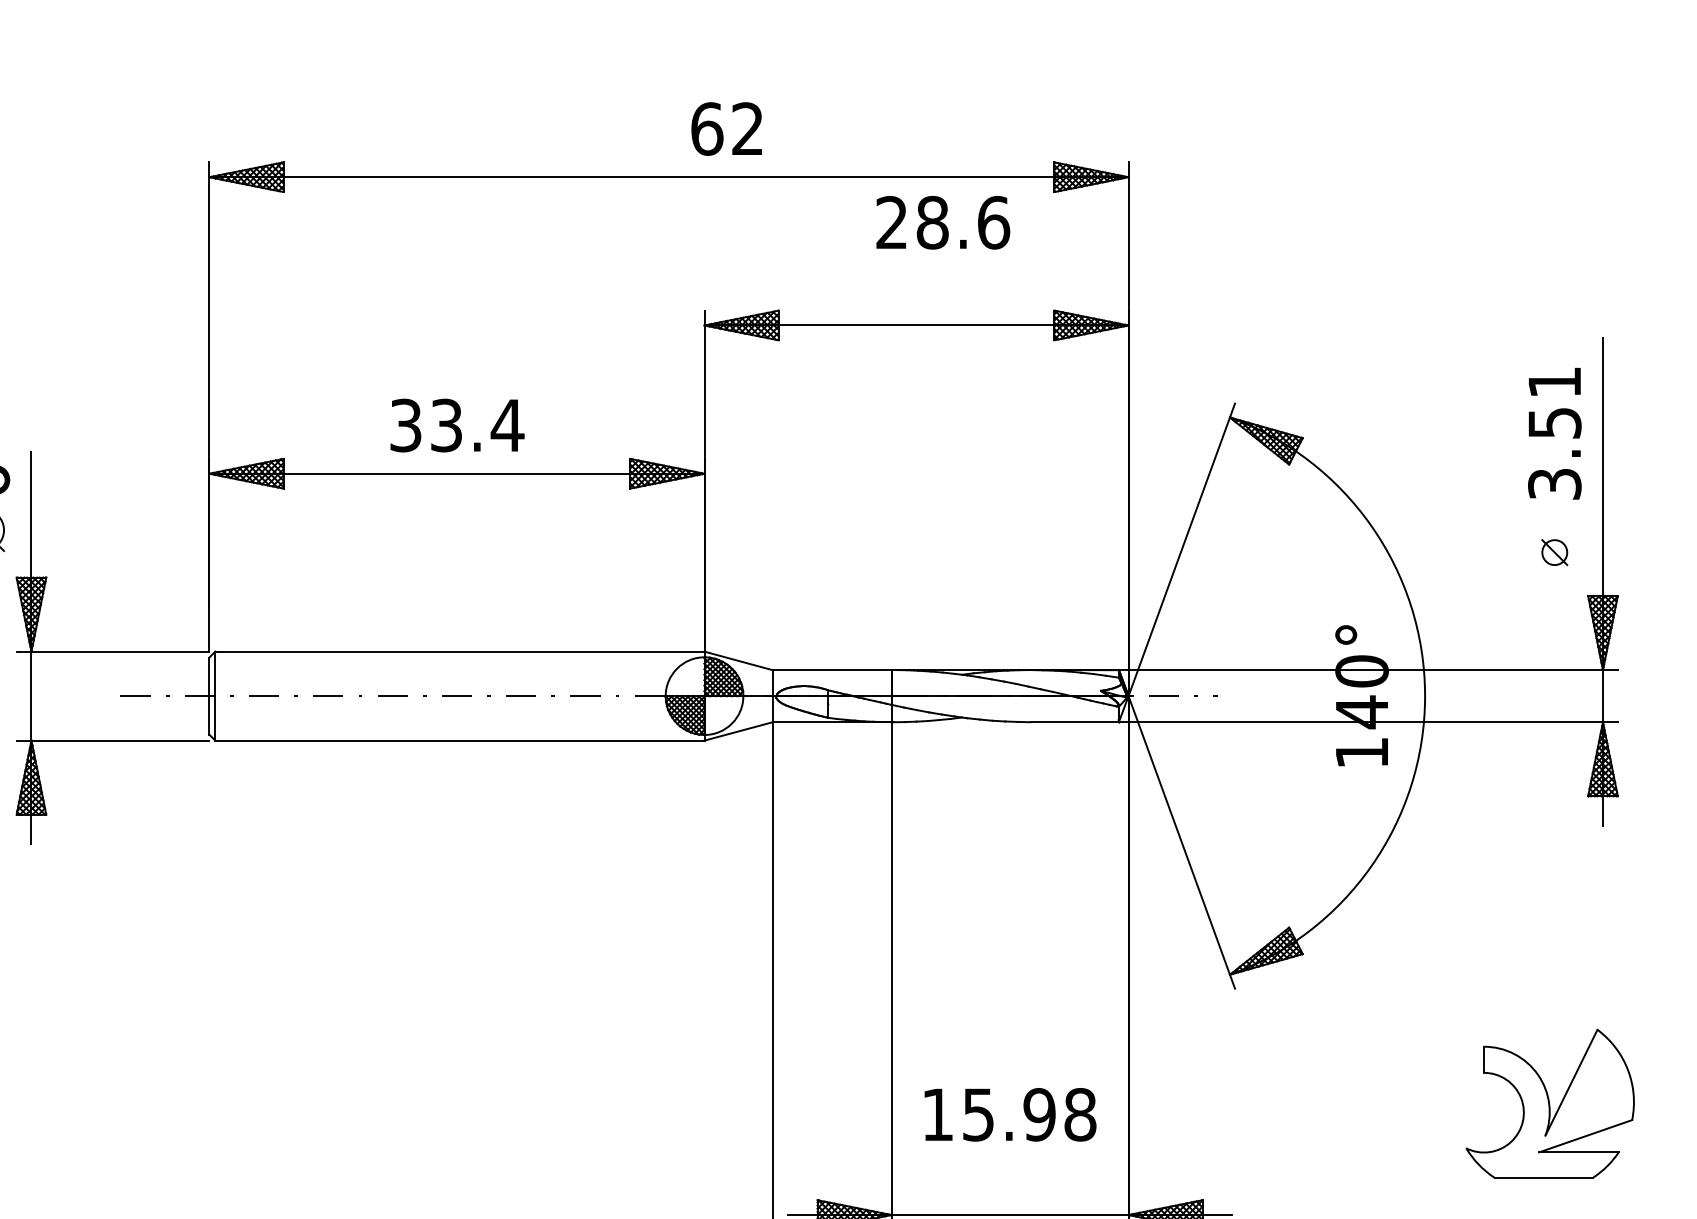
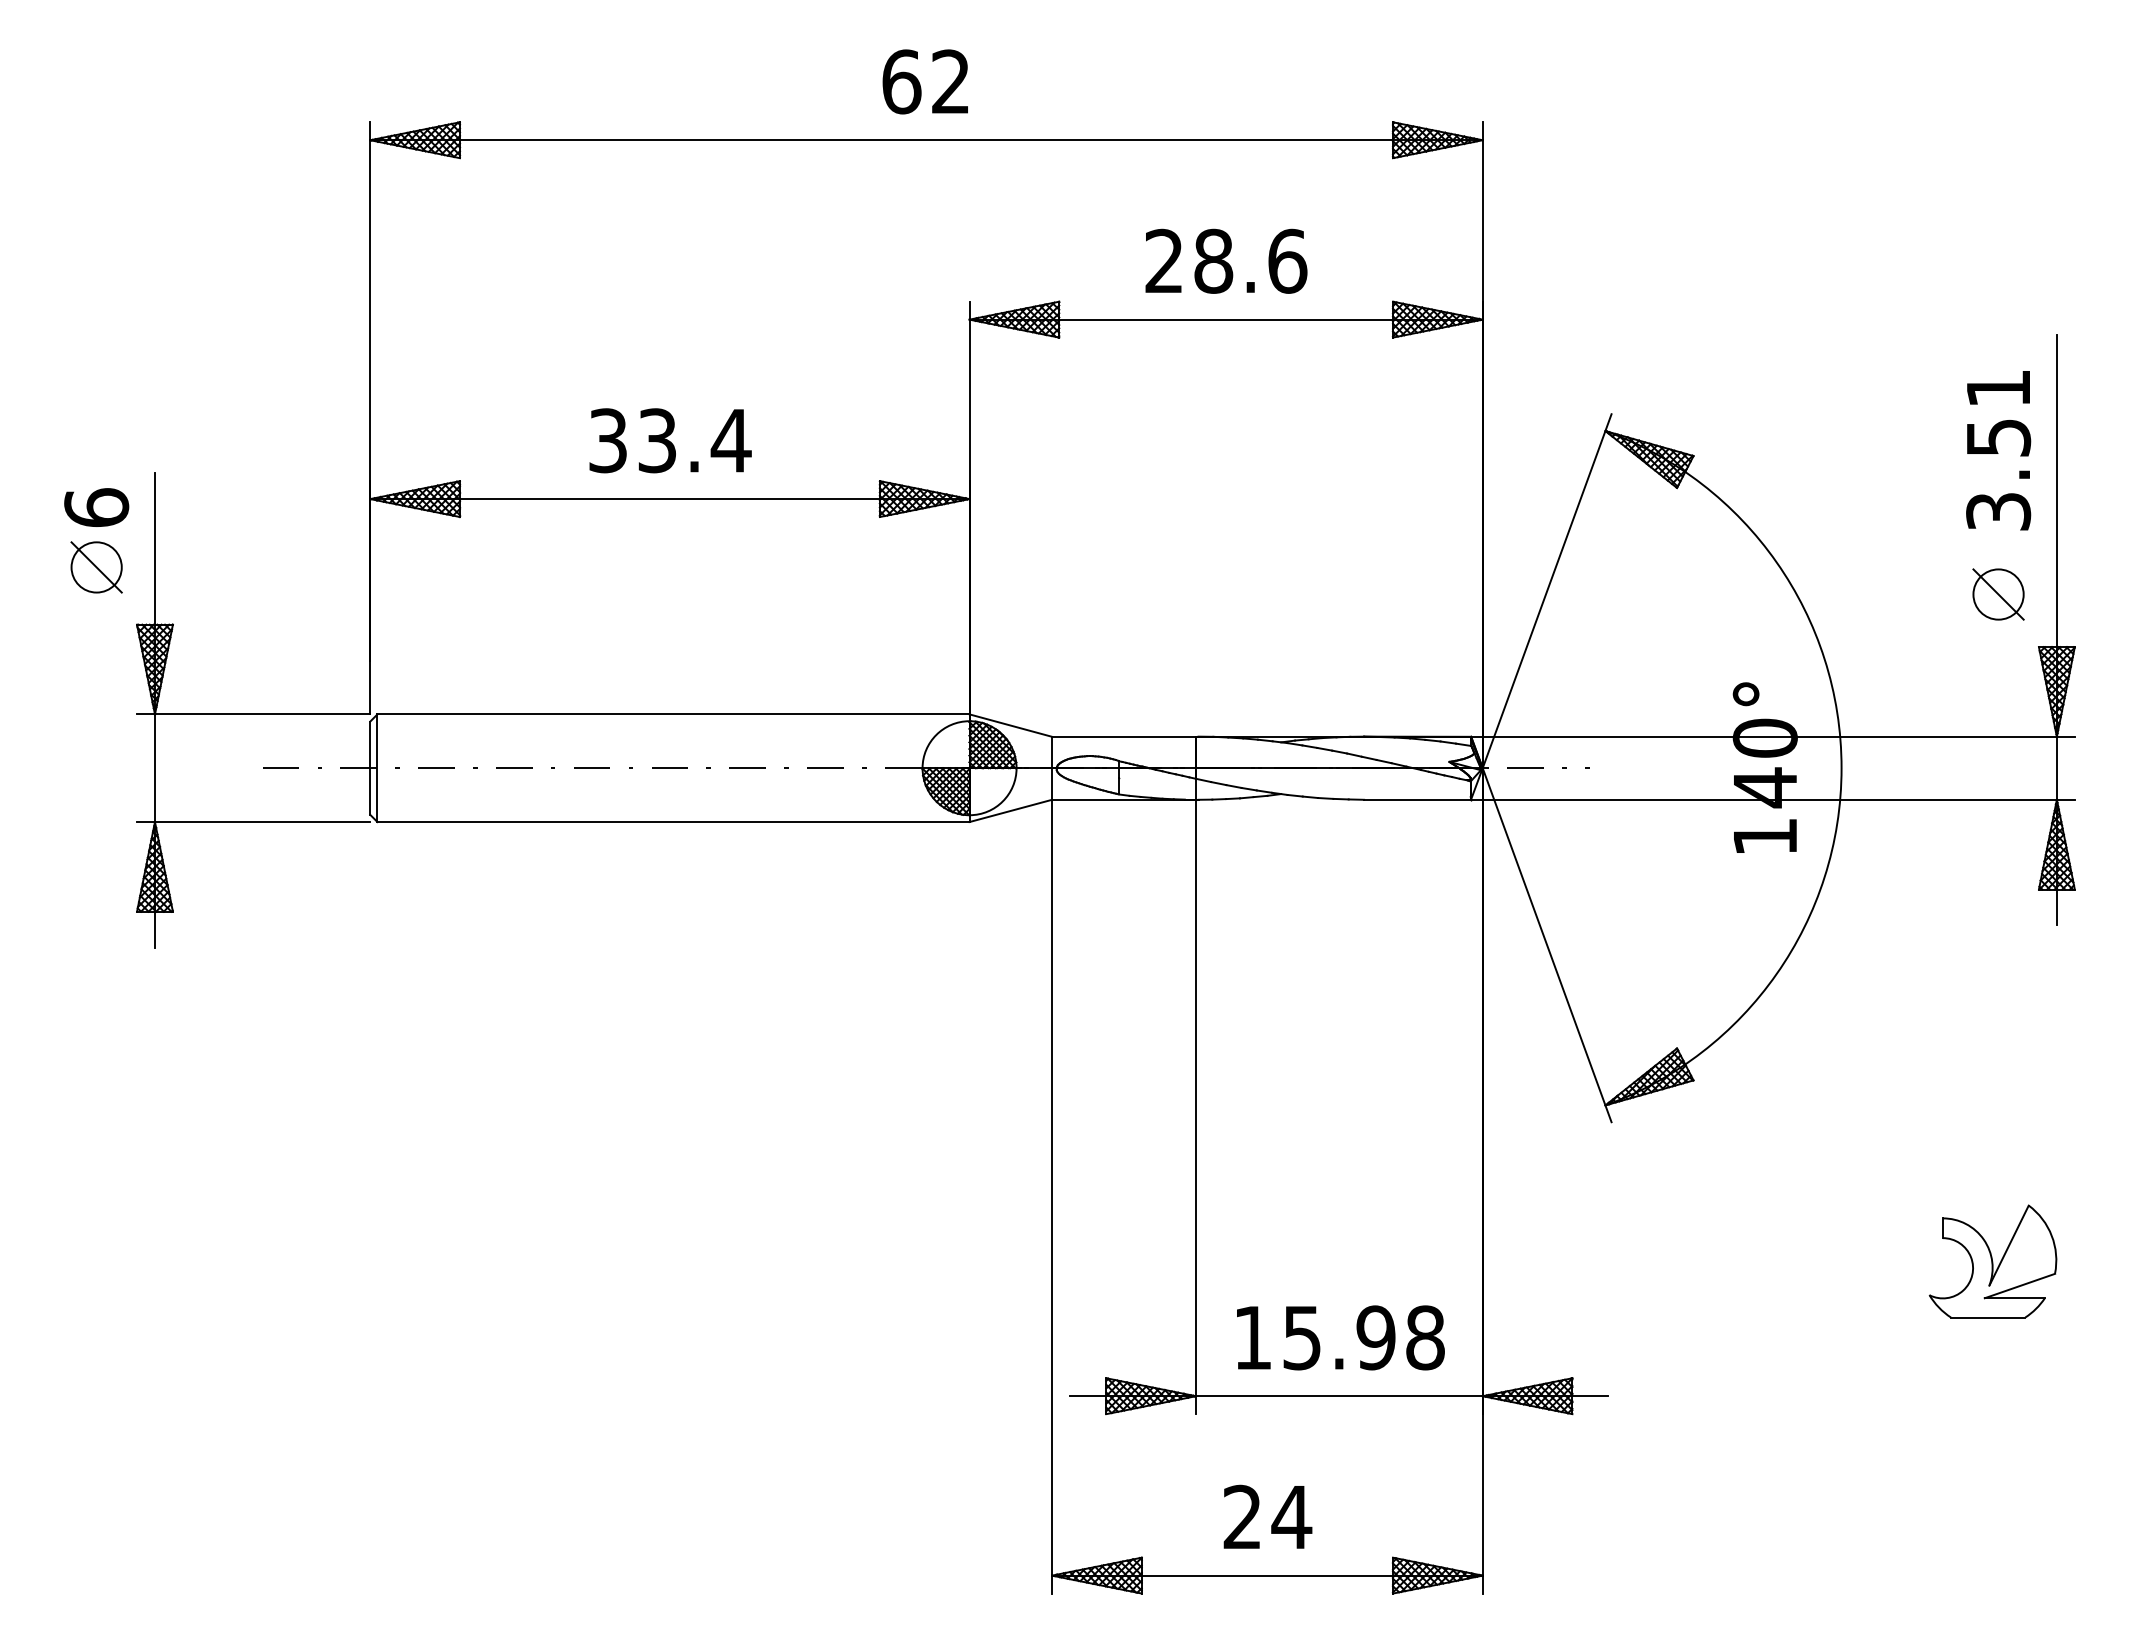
text: (725, 128) -> (924, 81), moved
text: (943, 222) -> (1226, 260), moved
part: (1554, 552) -> (1998, 594), size x1.67
part: (1549, 1103) -> (1992, 1261), size x0.62
text: (1010, 1114) -> (1340, 1337), moved

